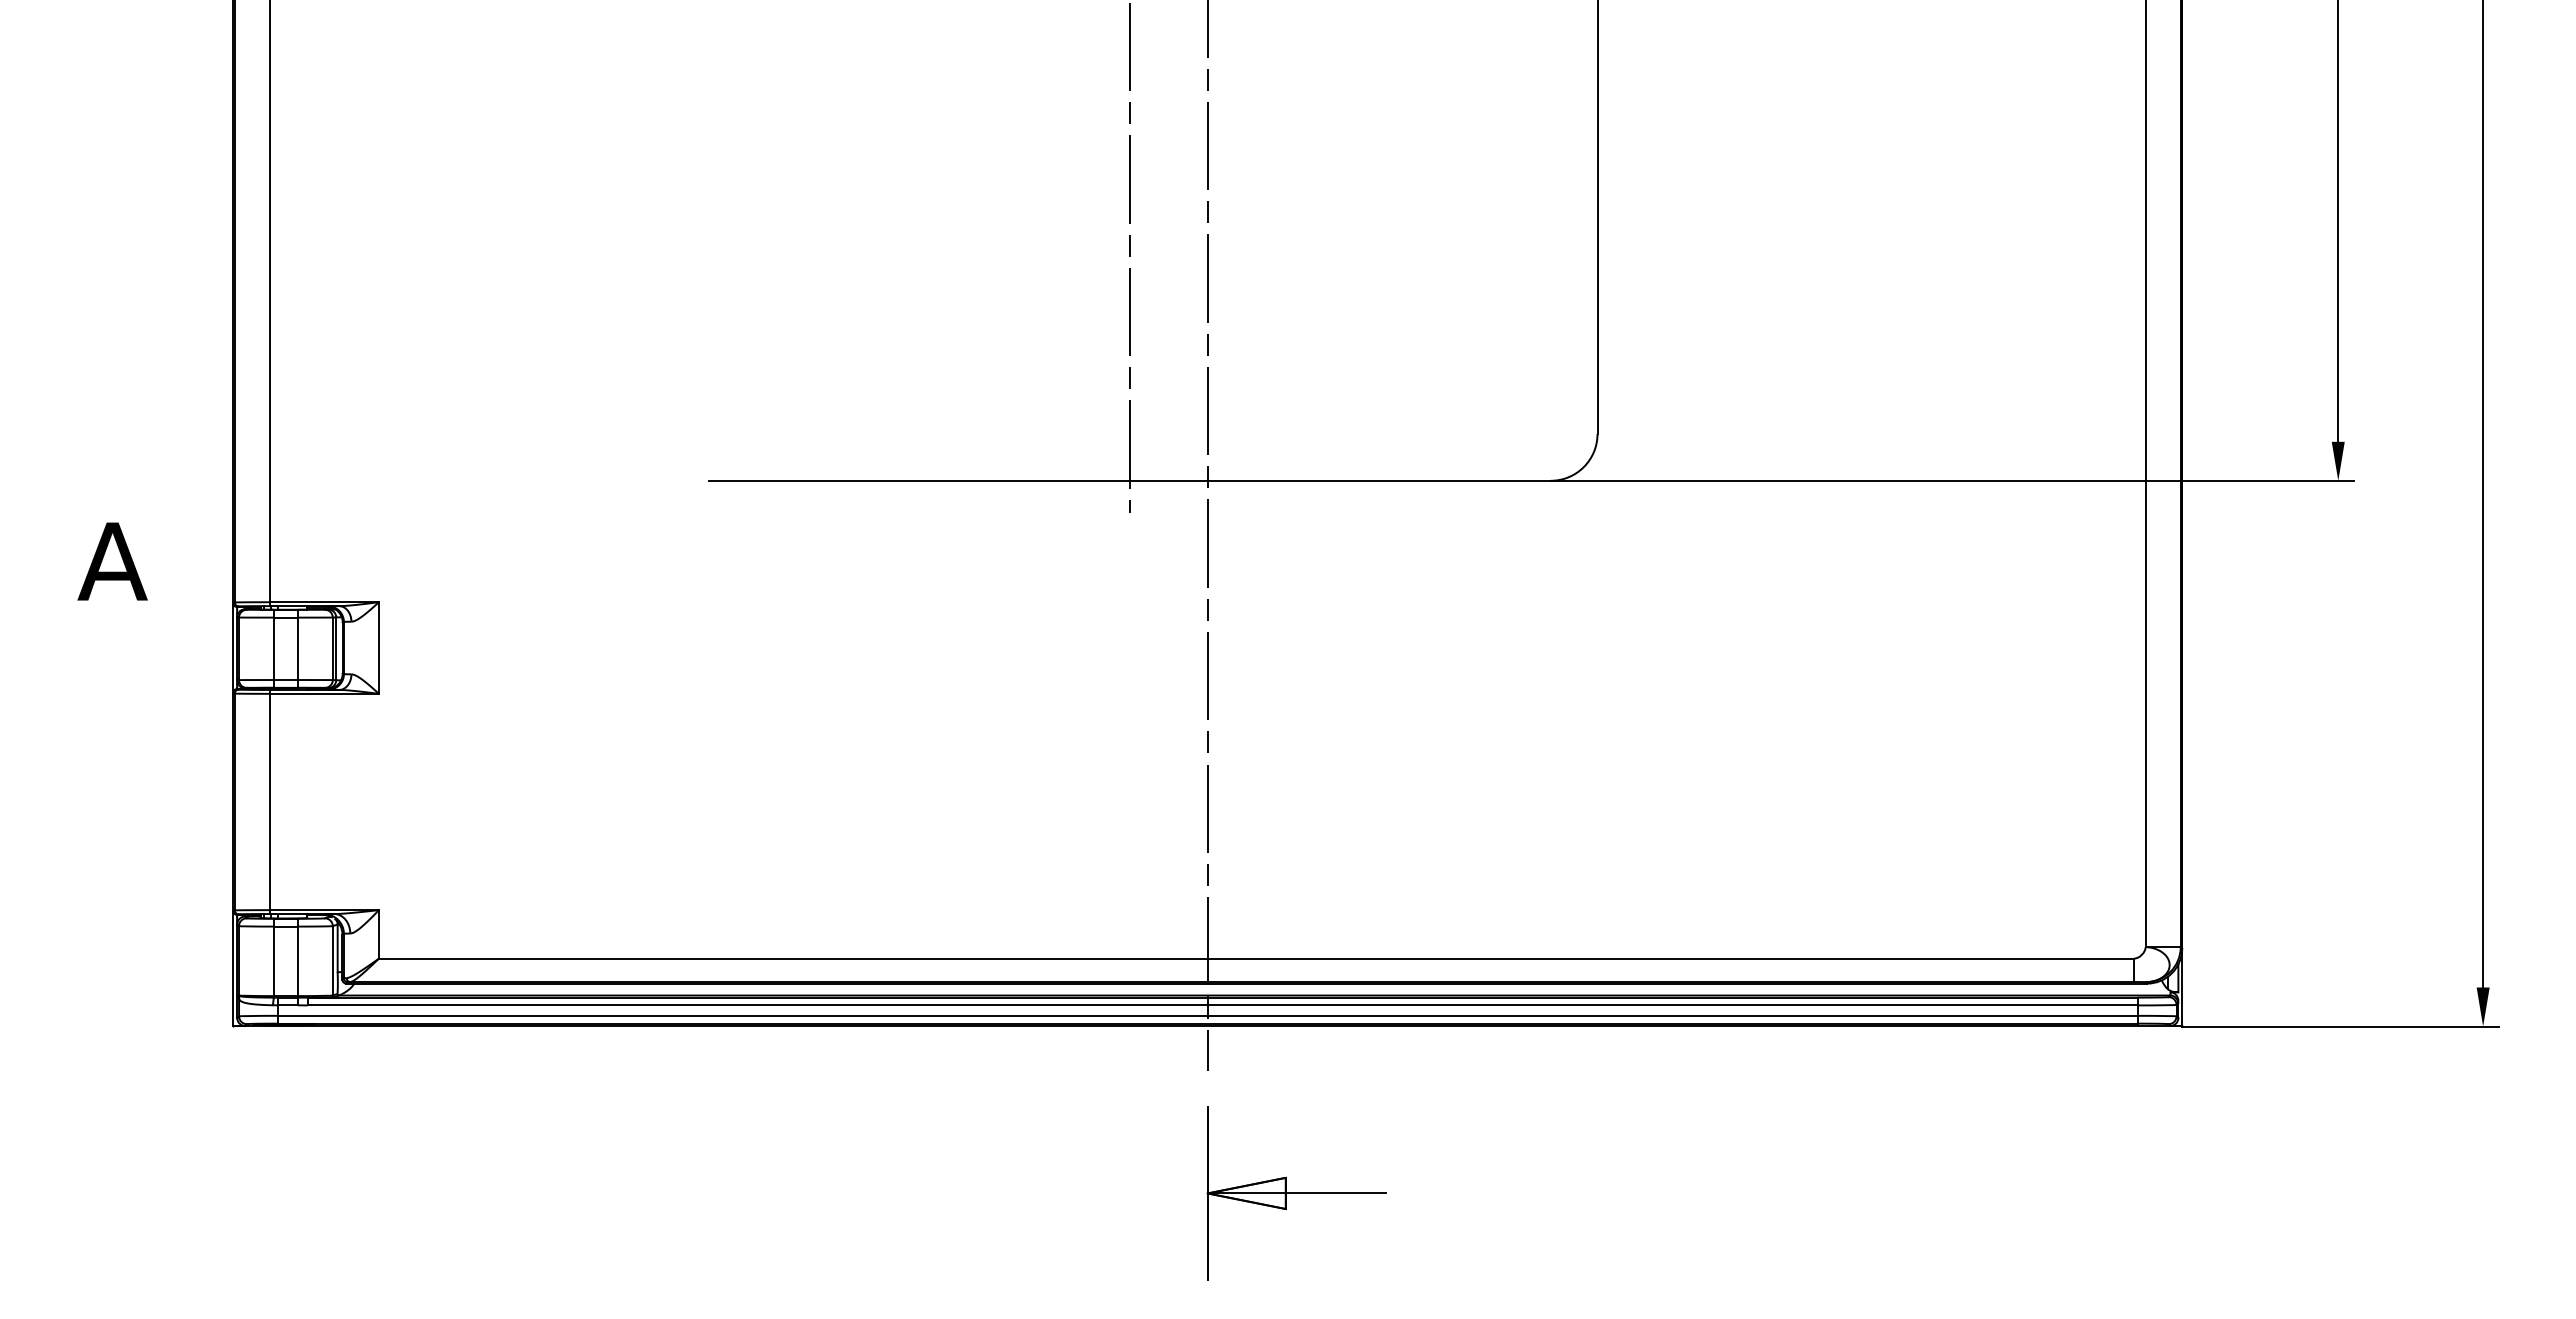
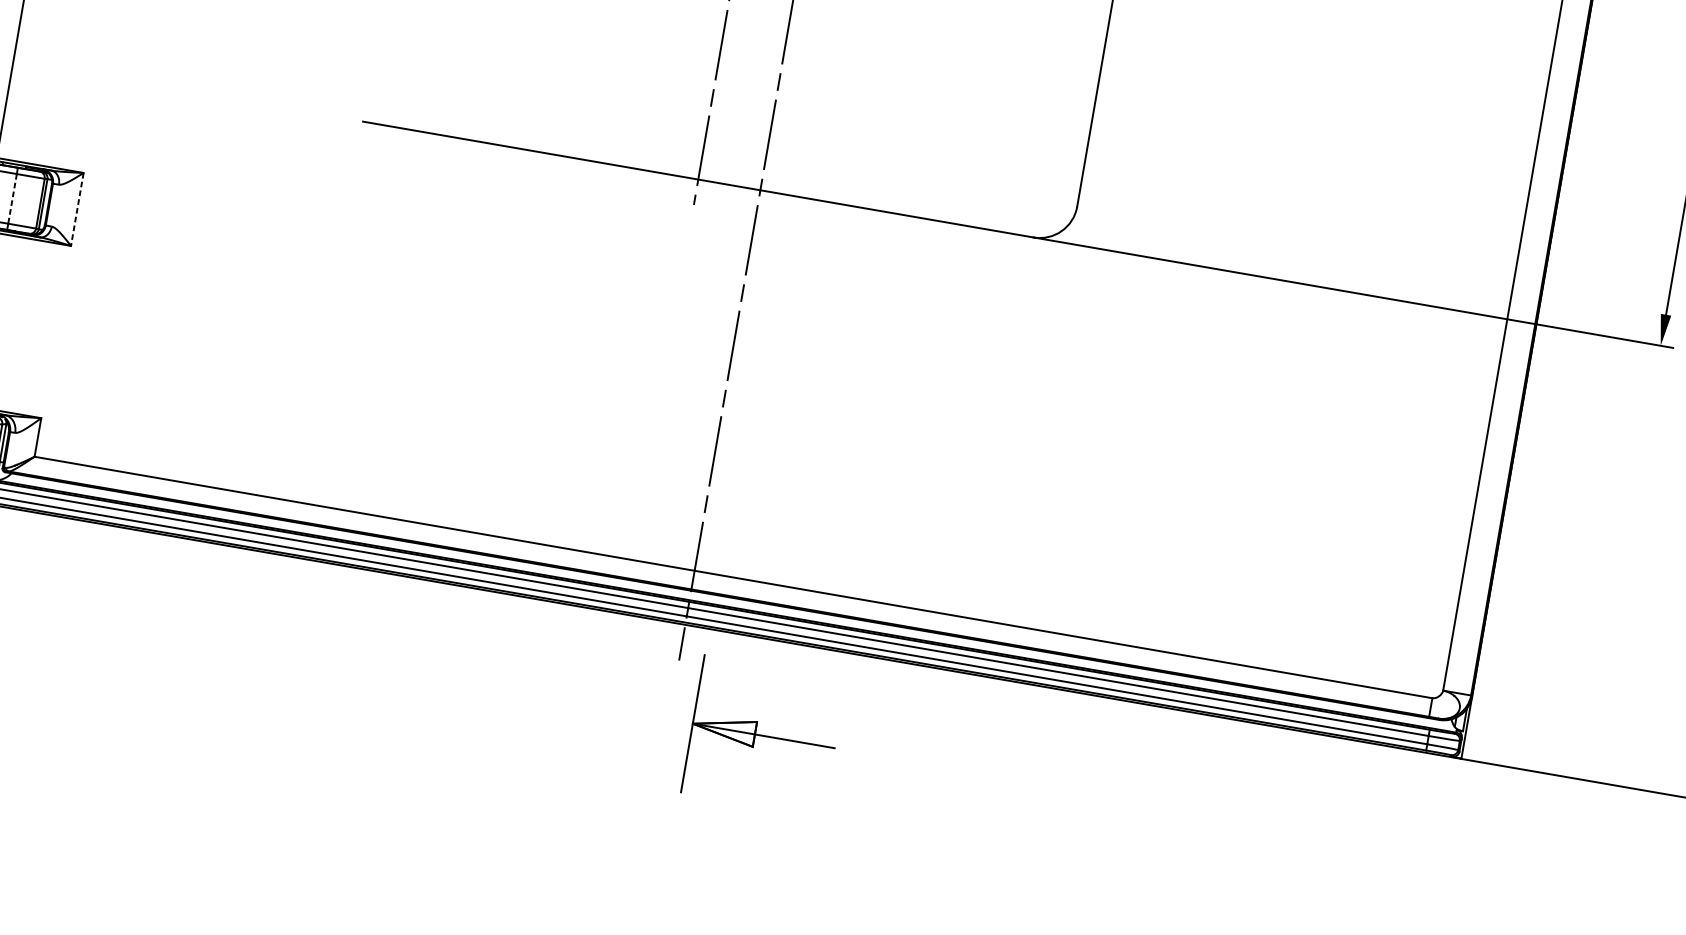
line: (379, 648) -> (77, 209), solid -> dashed
line: (297, 649) -> (12, 199), solid -> dashed
part: (1296, 1193) -> (763, 735), moved

